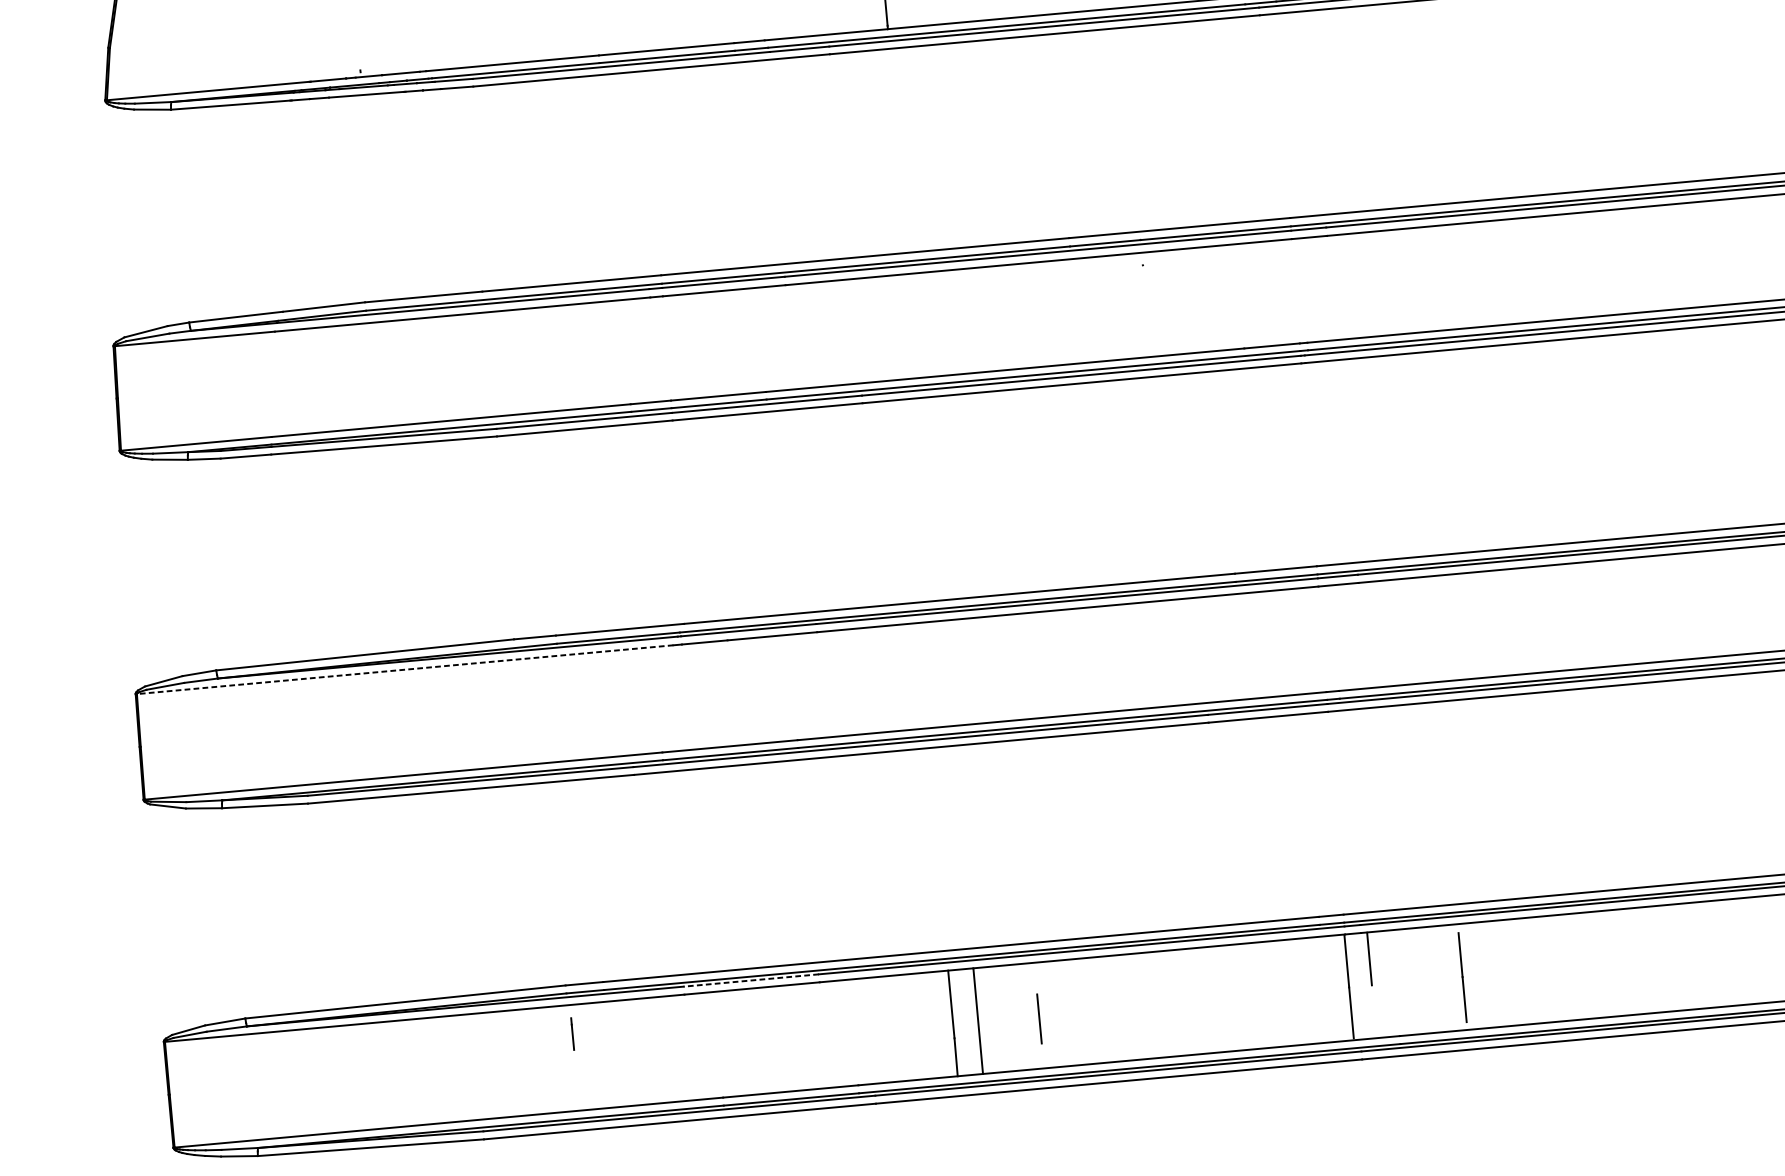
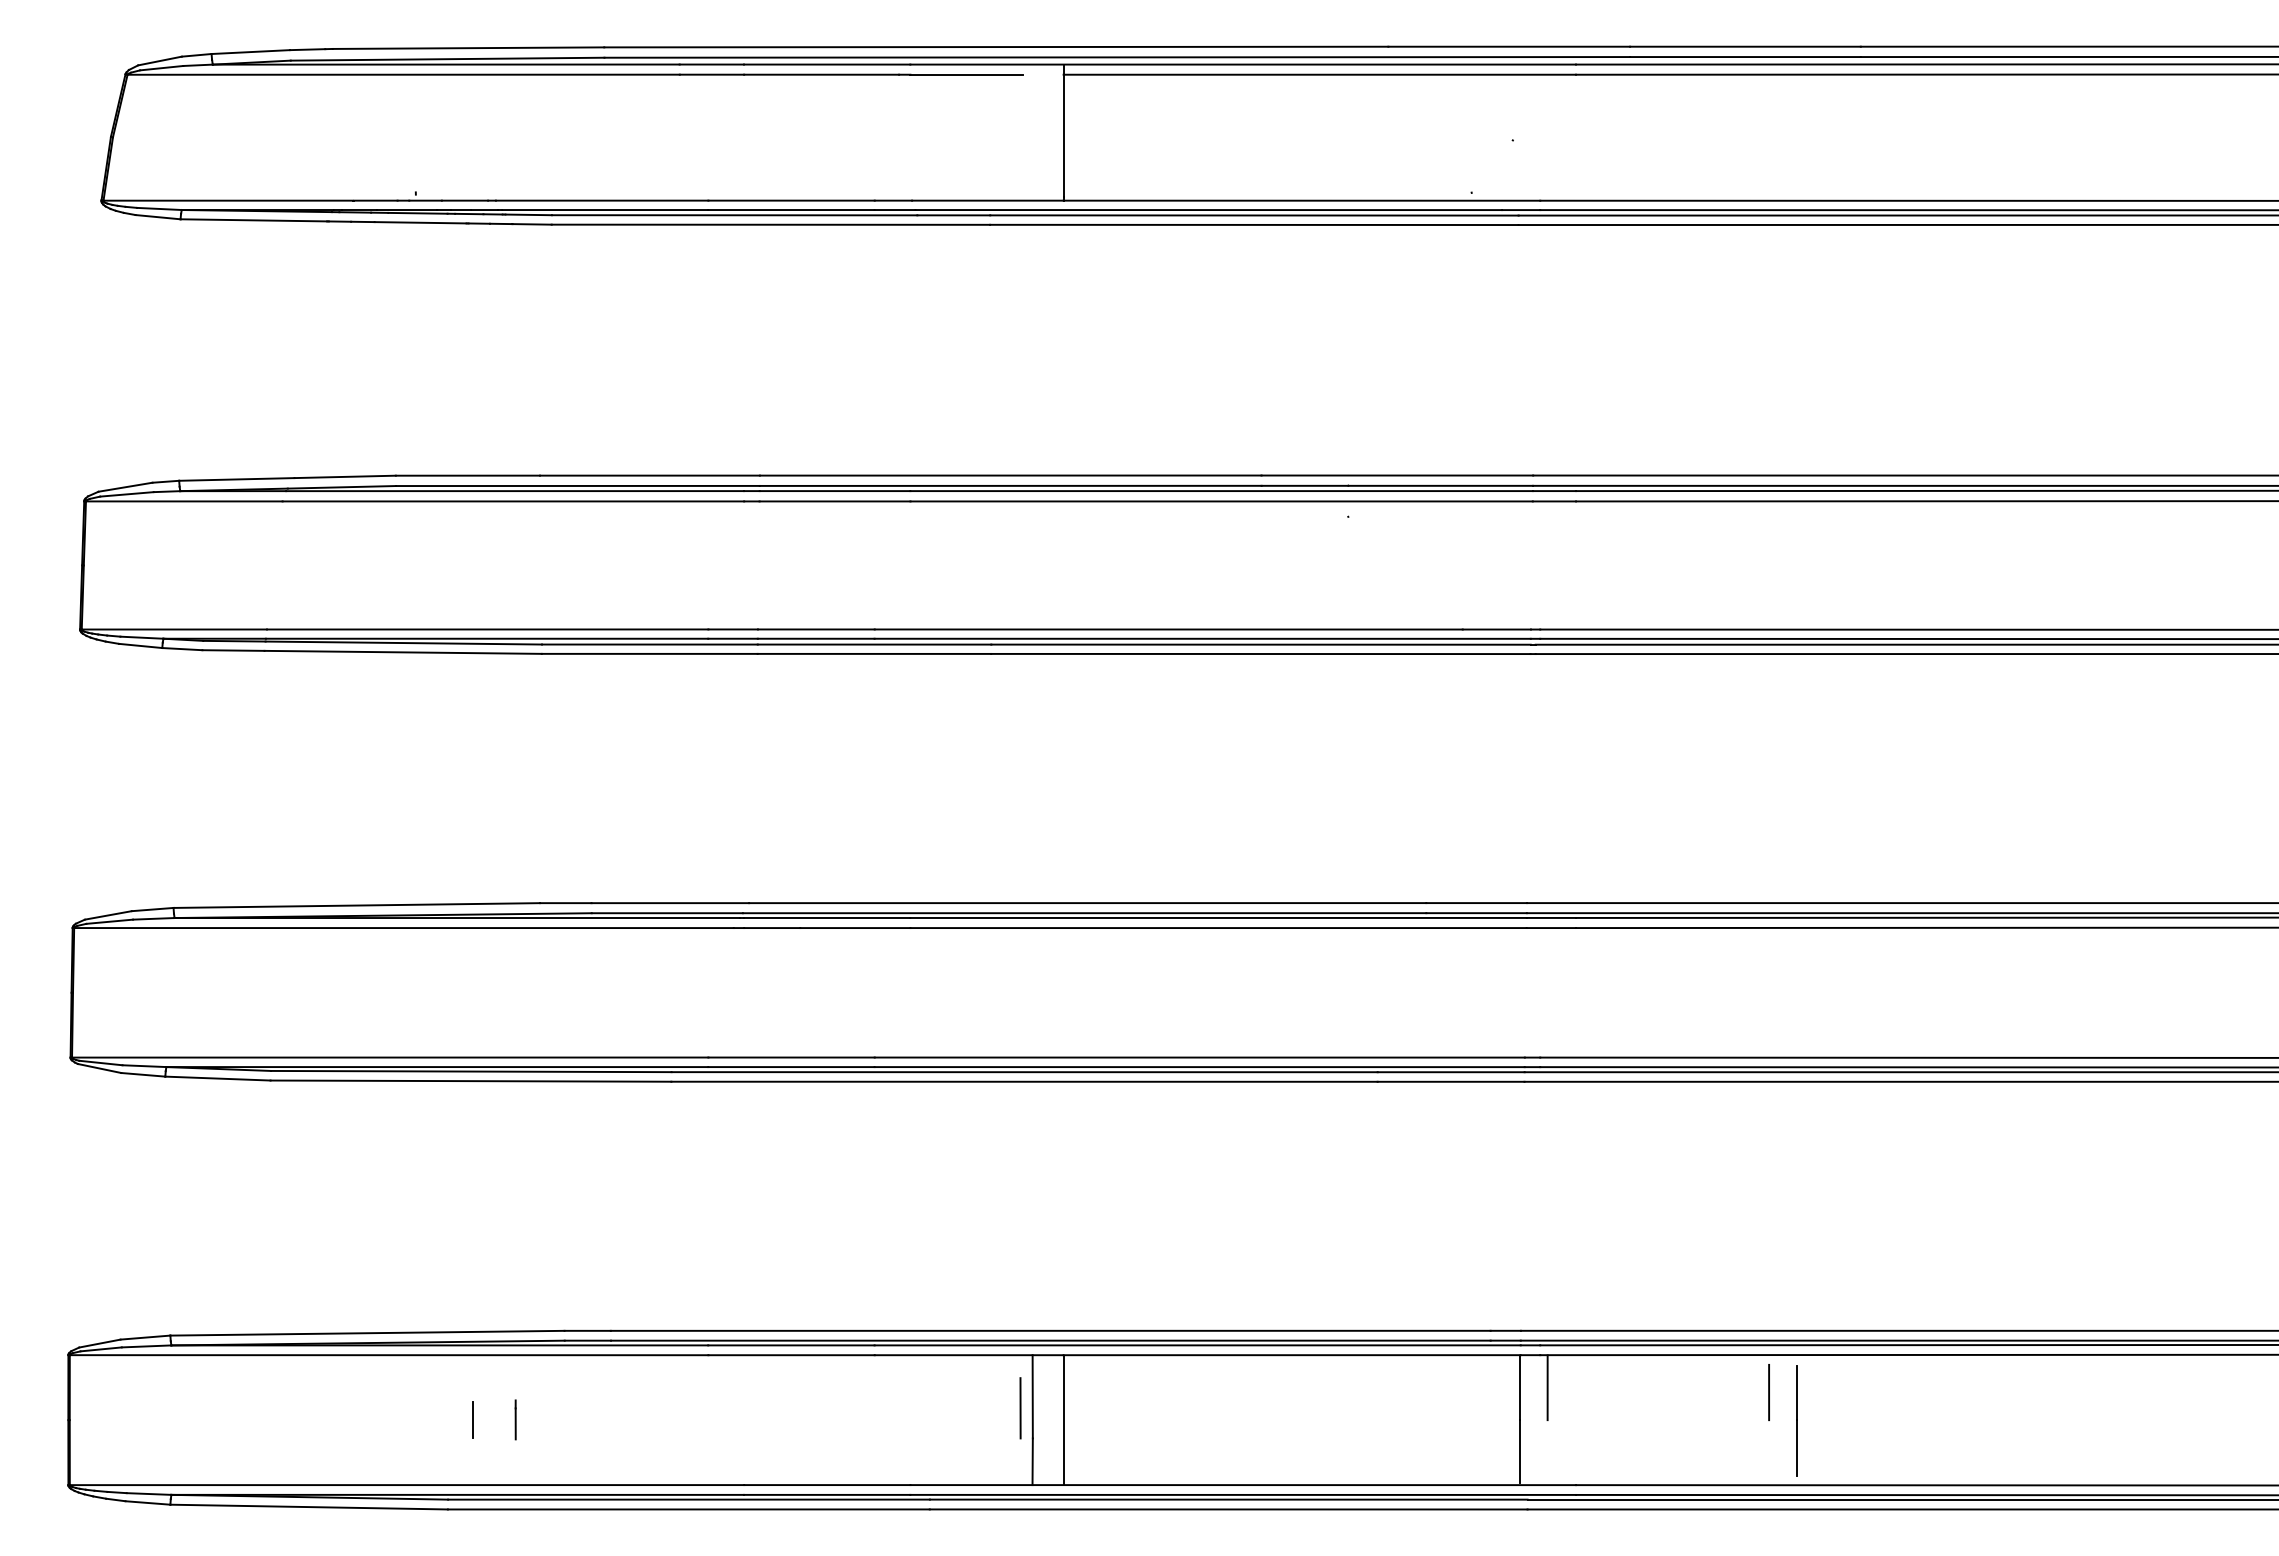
line: (404, 670) -> (403, 928), dashed -> solid
line: (1550, 946) -> (1769, 1392), added
line: (1462, 977) -> (1796, 1420), moved
line: (750, 980) -> (790, 1345), dashed -> solid
line: (1039, 1019) -> (1020, 1408), moved
line: (572, 1033) -> (515, 1419), moved
line: (497, 1064) -> (472, 1419), added

